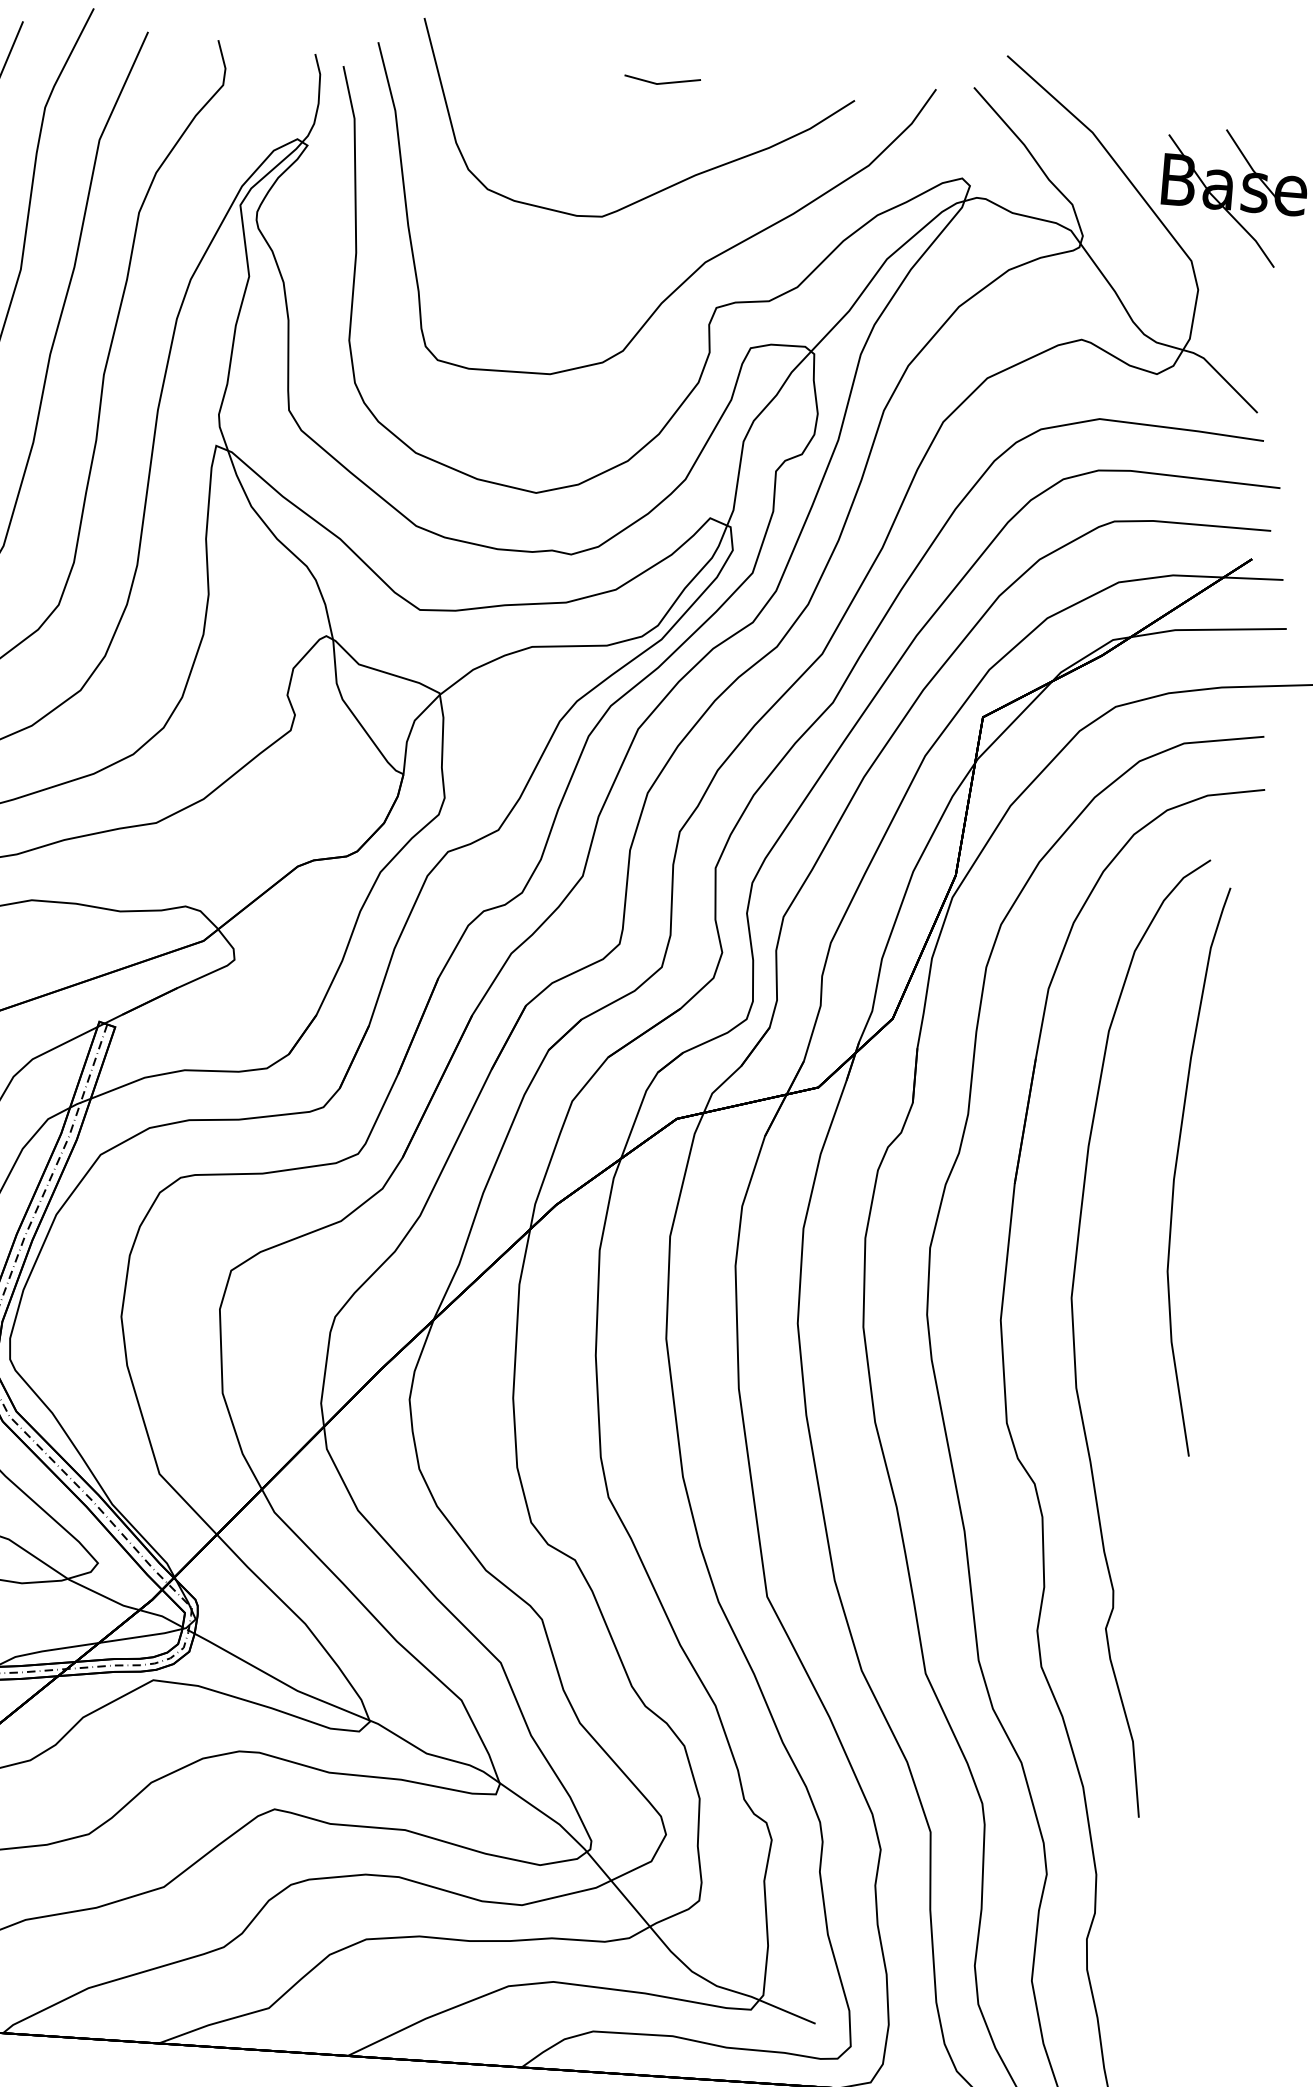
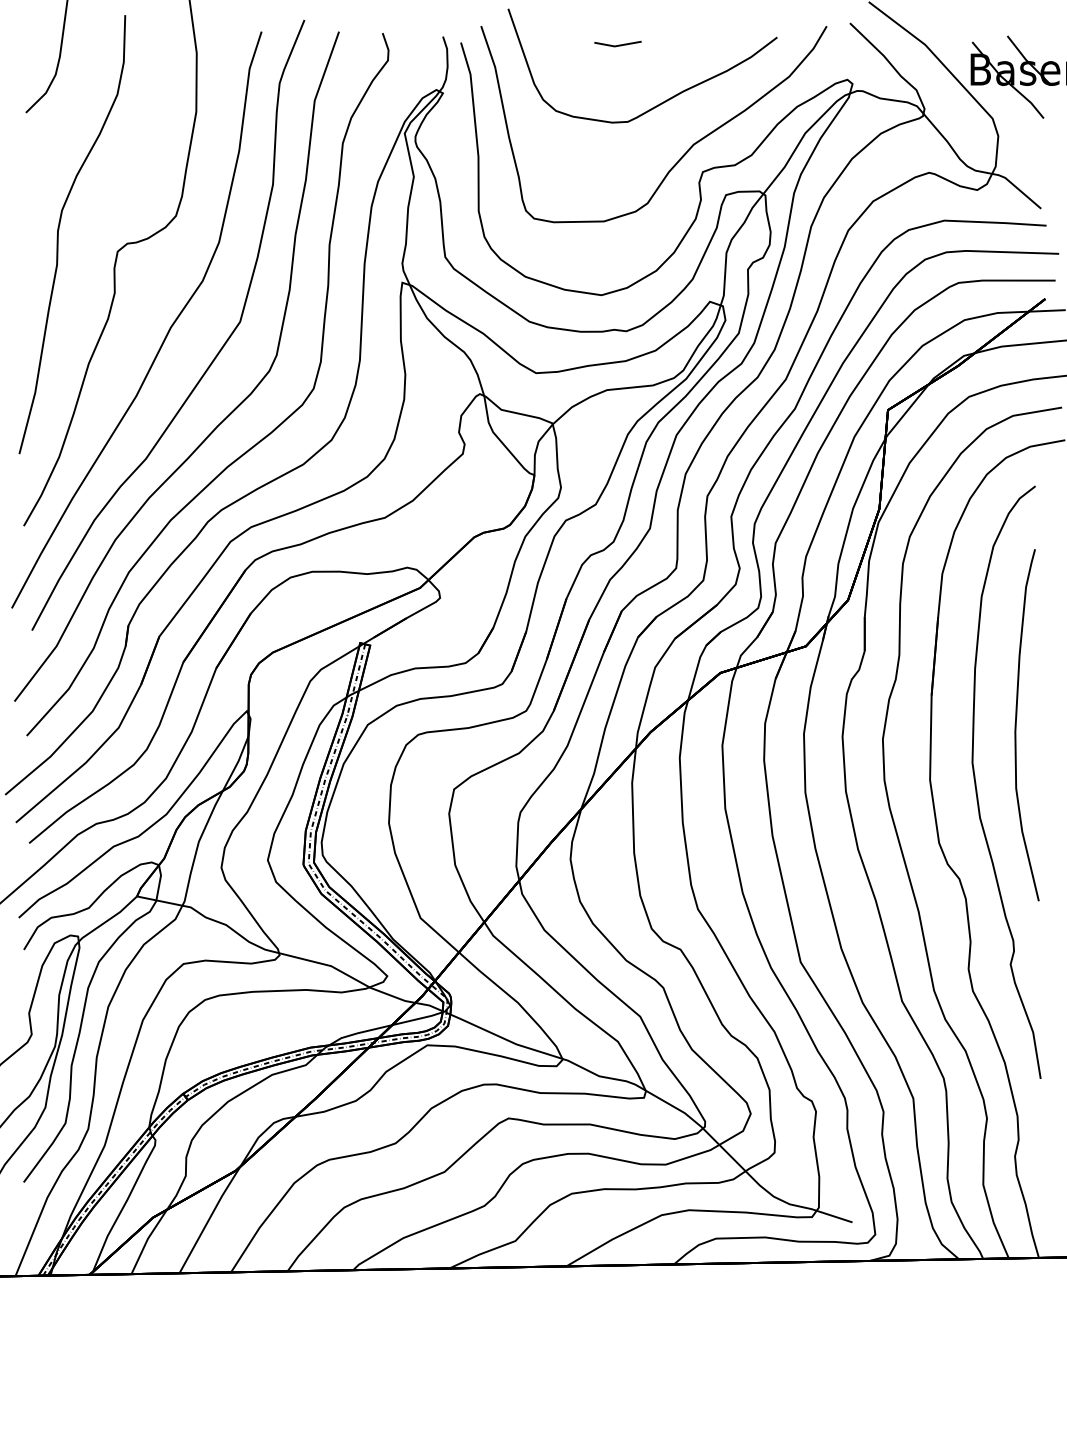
line: (663, 81) -> (618, 44), moved
curve: (1176, 1169) -> (1016, 725), moved

